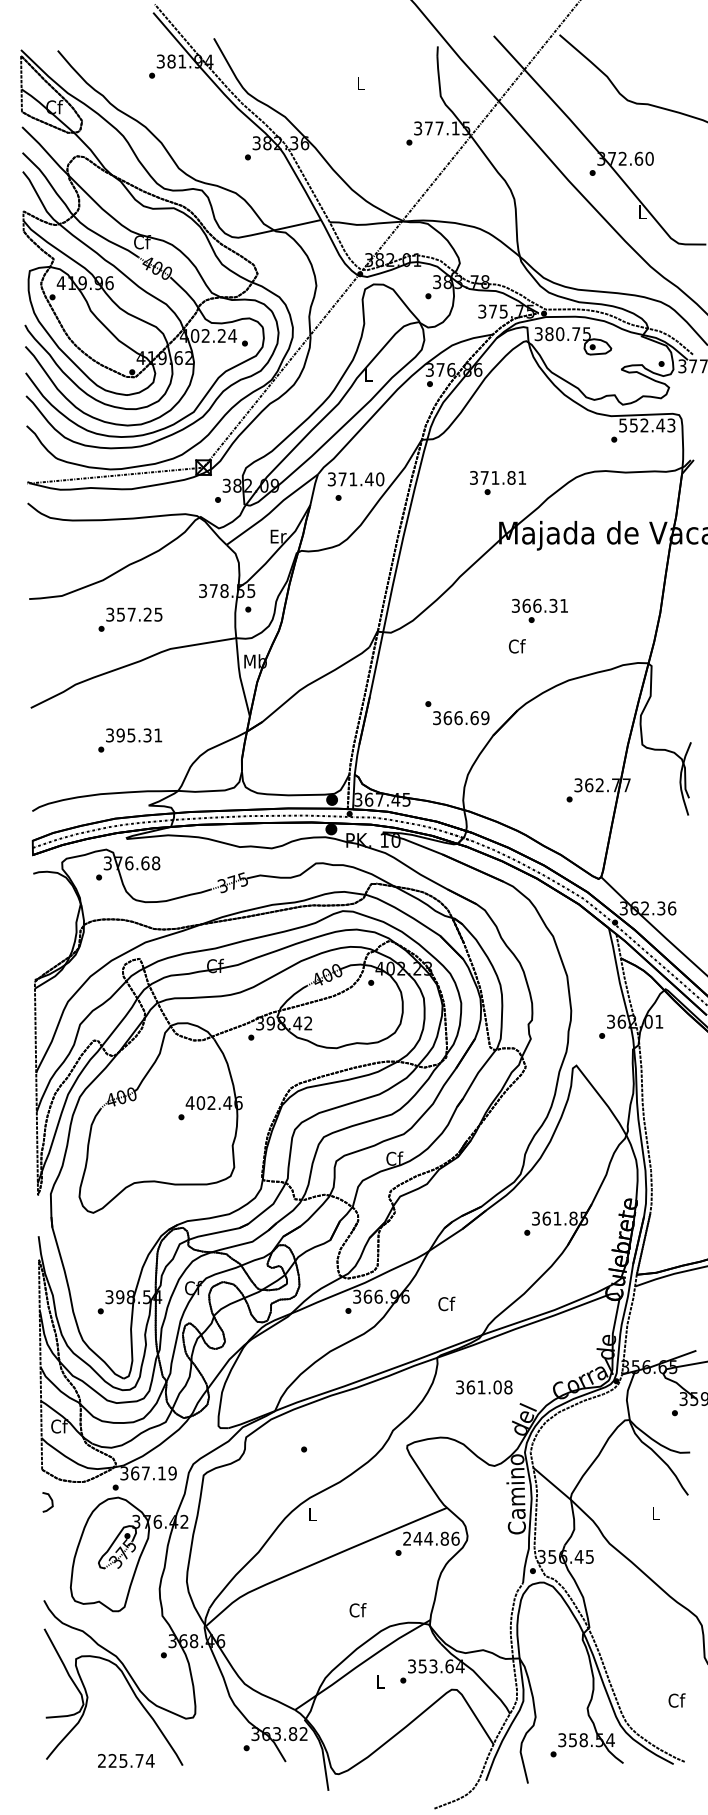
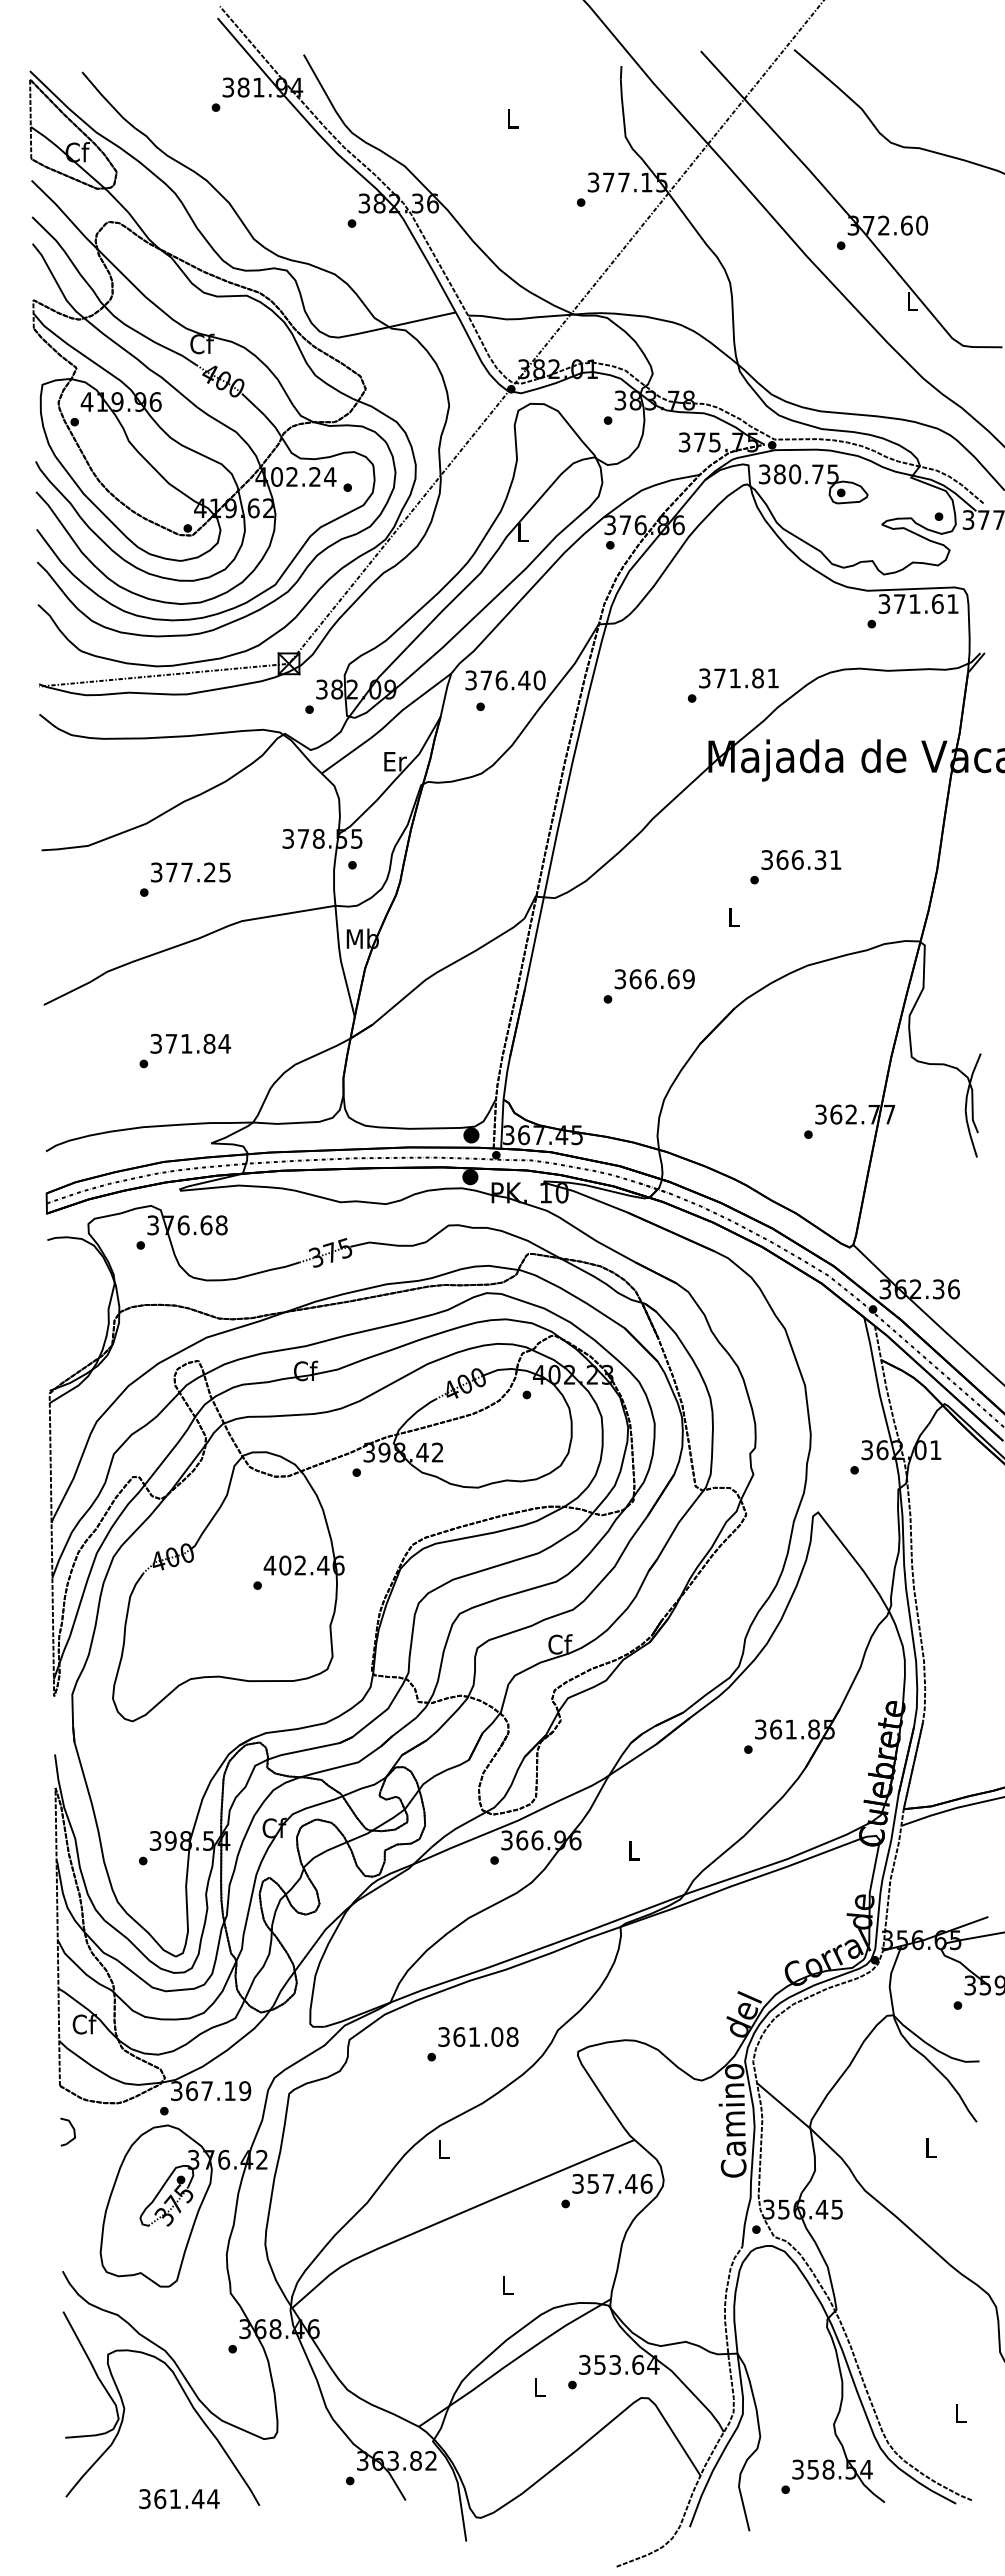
text: (647, 425) -> (918, 604), 552.43 -> 371.61
text: (497, 477) -> (738, 678), moved
text: (353, 479) -> (501, 680), 371.40 -> 376.40
text: (540, 605) -> (801, 859), moved
text: (120, 614) -> (171, 872), 357.25 -> 377.25
text: (517, 646) -> (734, 917), Cf -> L
text: (461, 718) -> (654, 979), moved
text: (139, 735) -> (198, 1043), 395.31 -> 371.84
text: (447, 1303) -> (634, 1850), Cf -> L
text: (484, 1387) -> (478, 2037), moved
text: (425, 1538) -> (604, 2183), 244.86 -> 357.46
text: (358, 1610) -> (508, 2285), Cf -> L
text: (676, 1700) -> (960, 2413), Cf -> L
text: (120, 1761) -> (171, 2499), 225.74 -> 361.44

